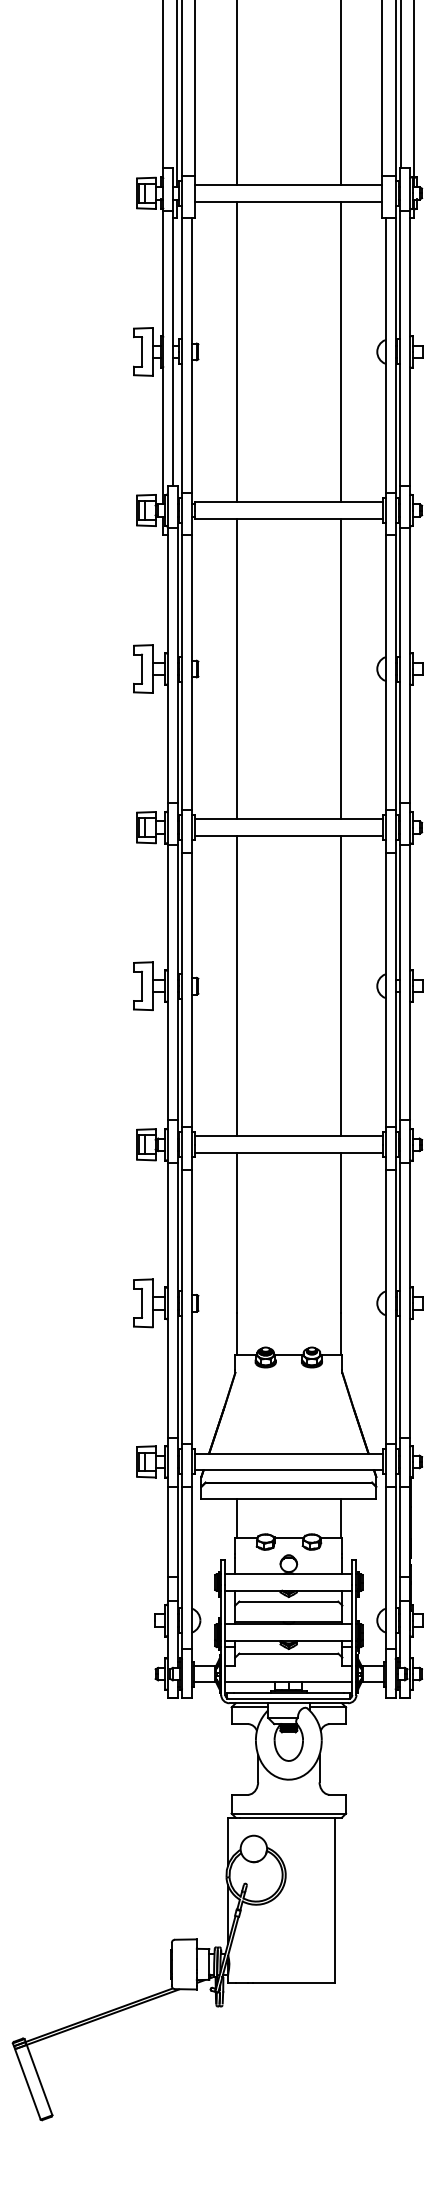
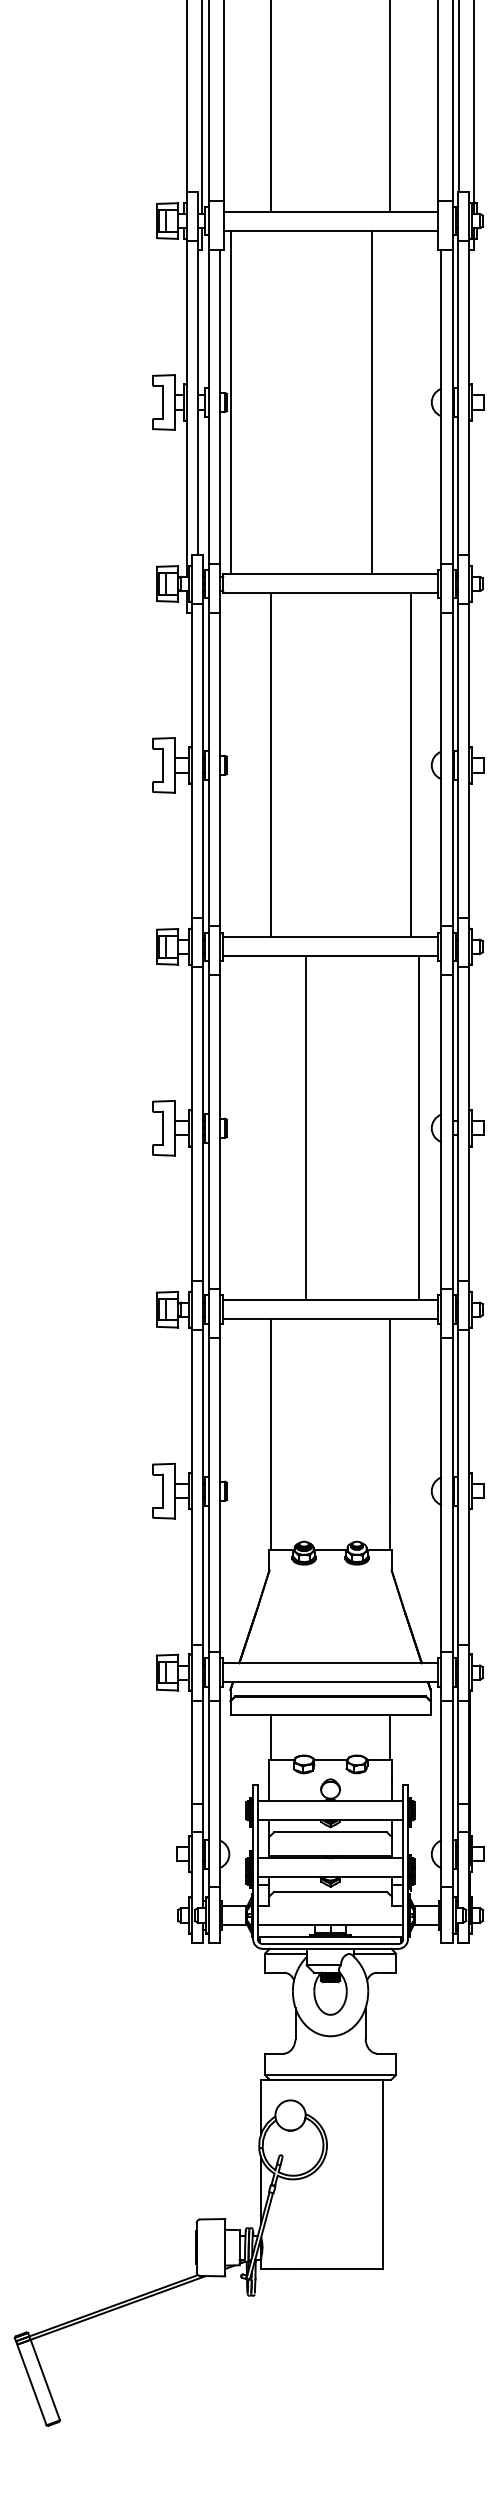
line: (237, 351) -> (231, 402), moved
line: (341, 351) -> (372, 402), moved
line: (341, 669) -> (411, 765), moved
line: (237, 986) -> (306, 1128), moved
line: (341, 986) -> (419, 1128), moved

